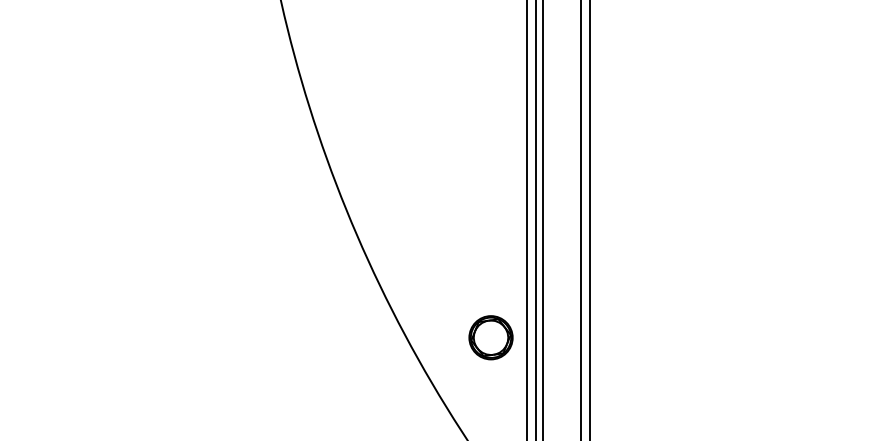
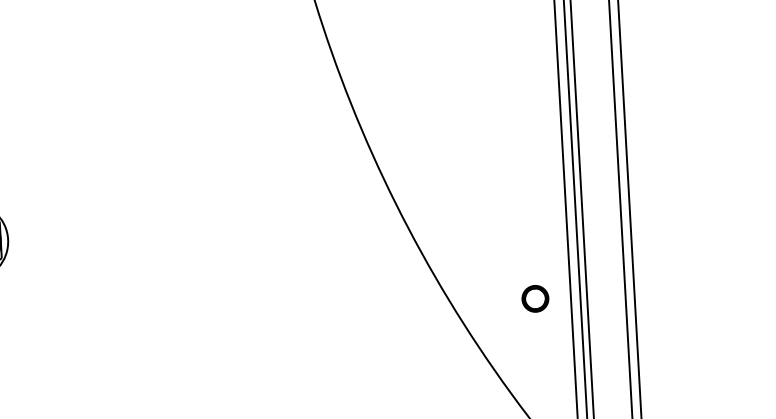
part: (490, 337) -> (534, 298), size x0.6

